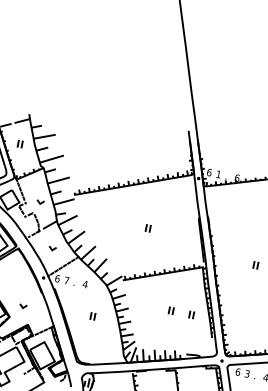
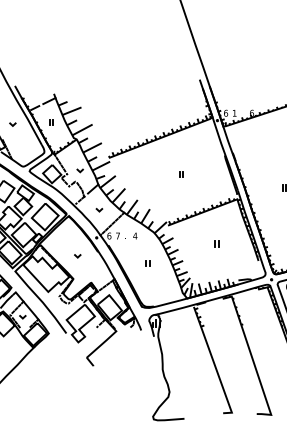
line: (22, 306) -> (77, 256), moved
part: (191, 314) -> (235, 243), removed

